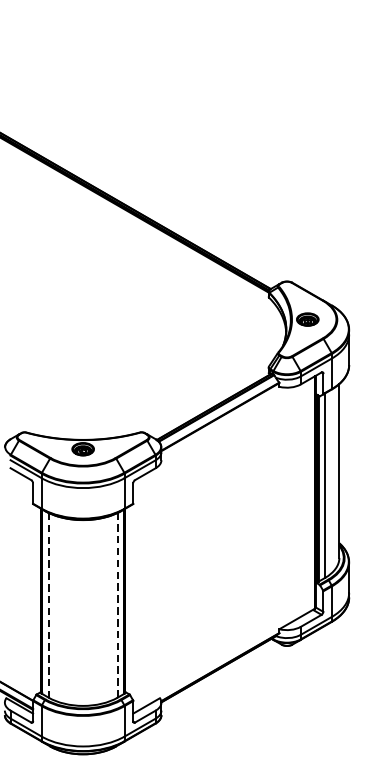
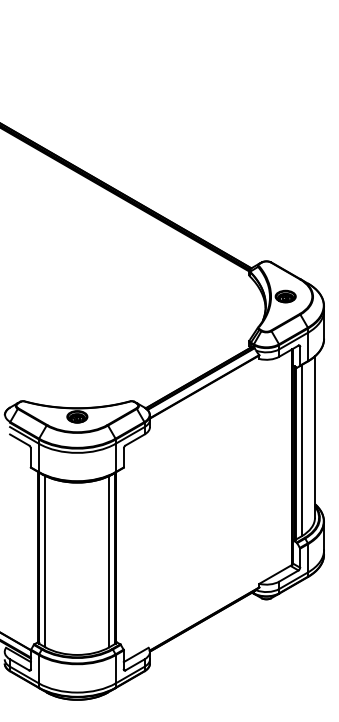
line: (48, 605) -> (45, 561), dashed -> solid
line: (117, 605) -> (109, 561), dashed -> solid

